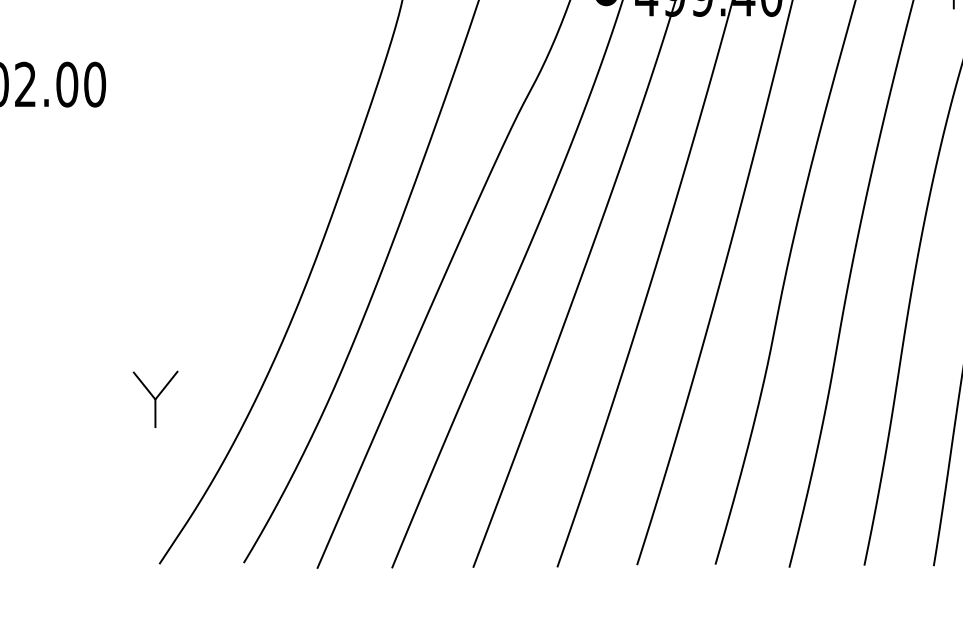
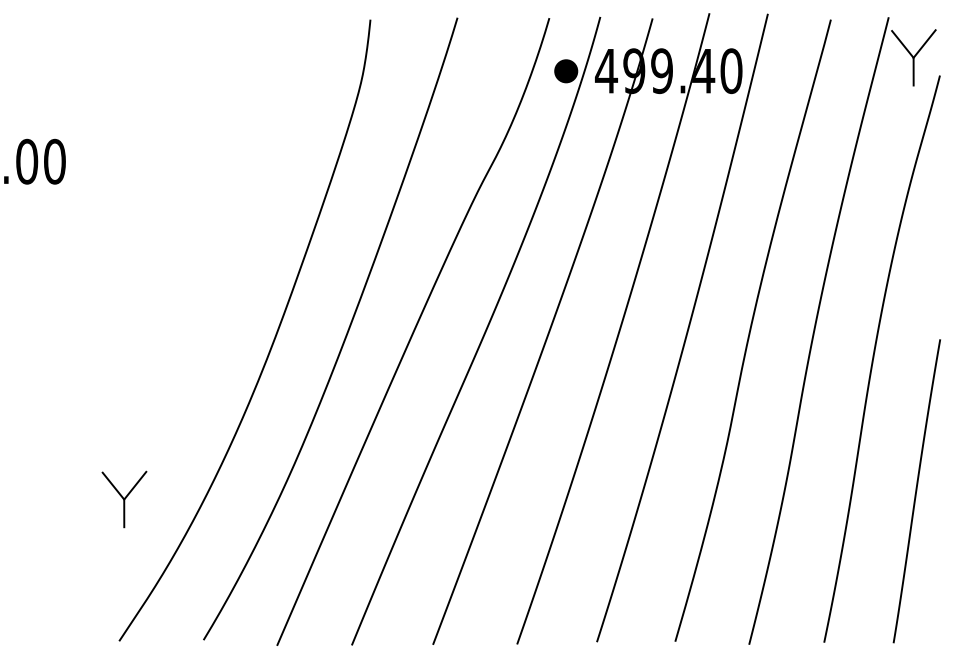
part: (155, 399) -> (124, 499), moved

